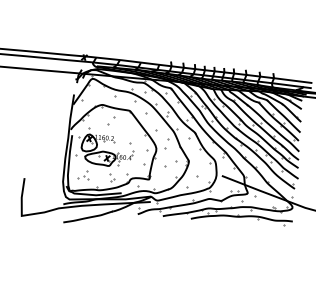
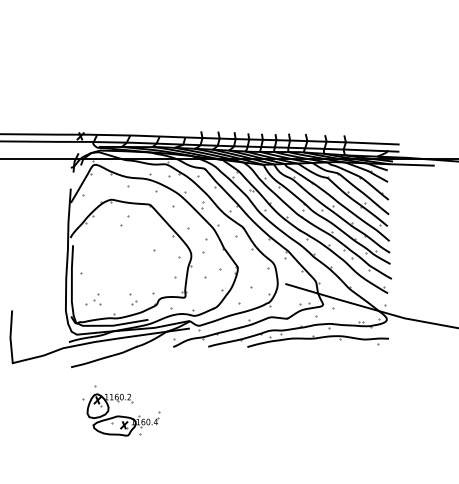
part: (106, 147) -> (121, 410), moved

